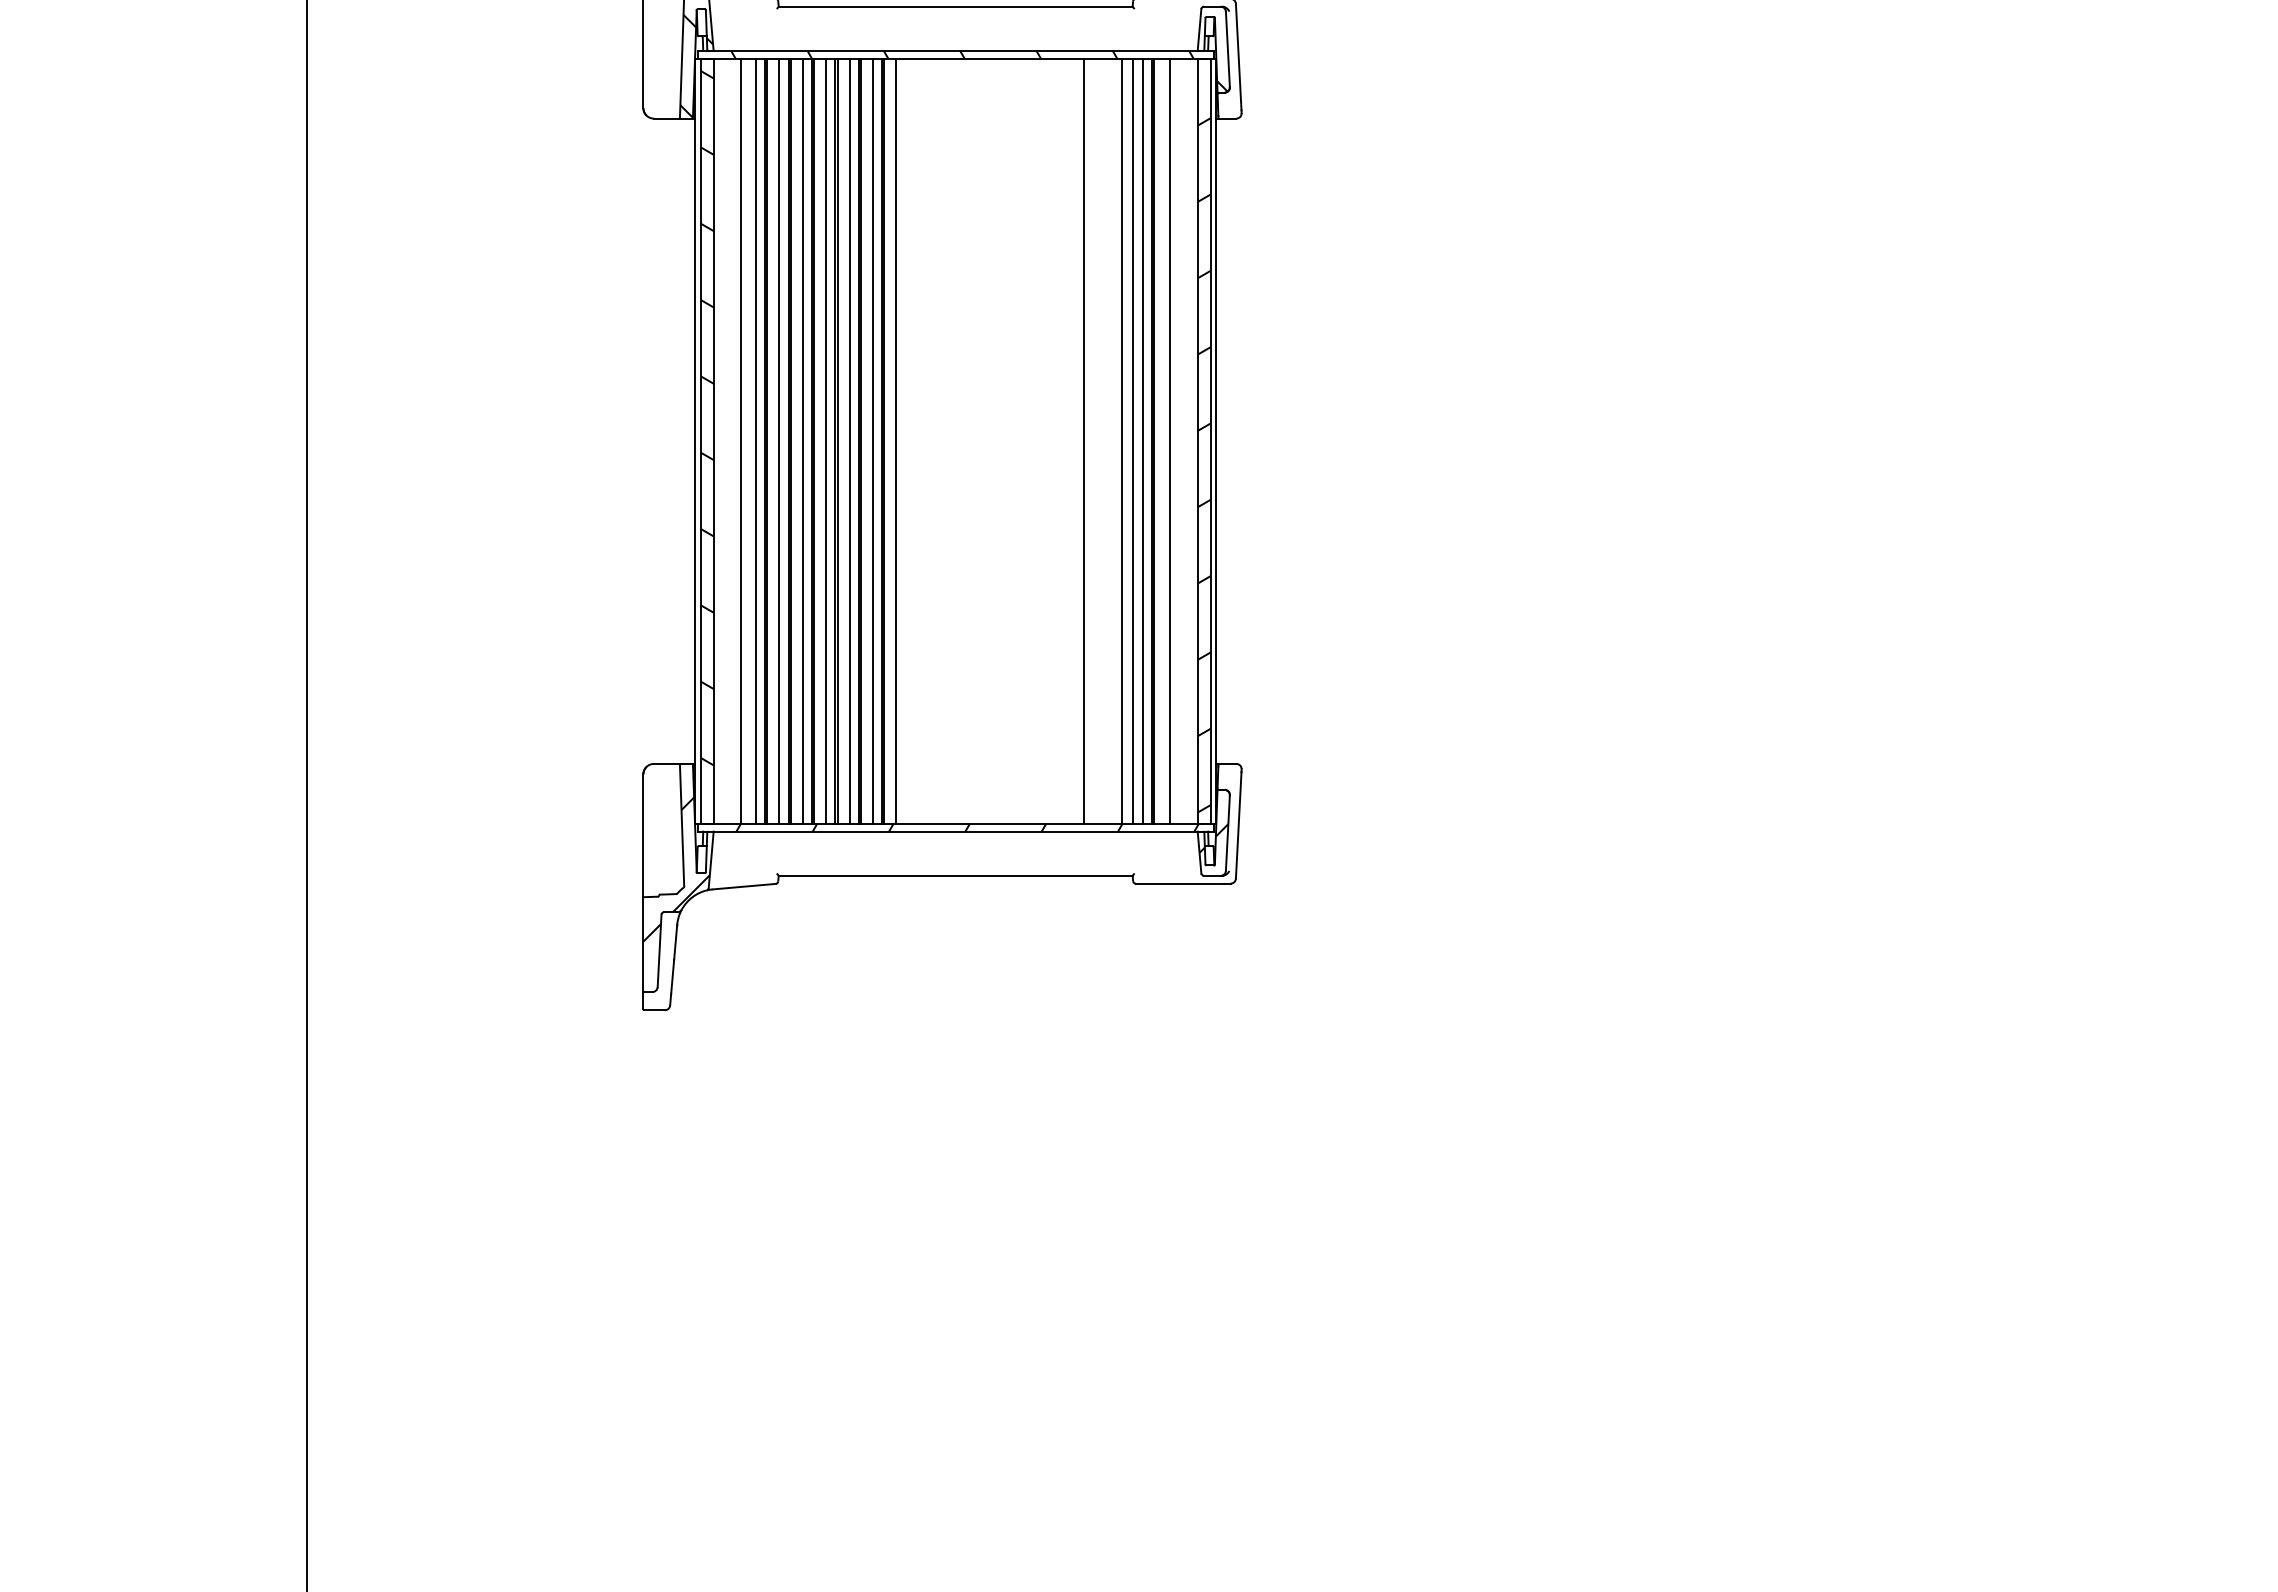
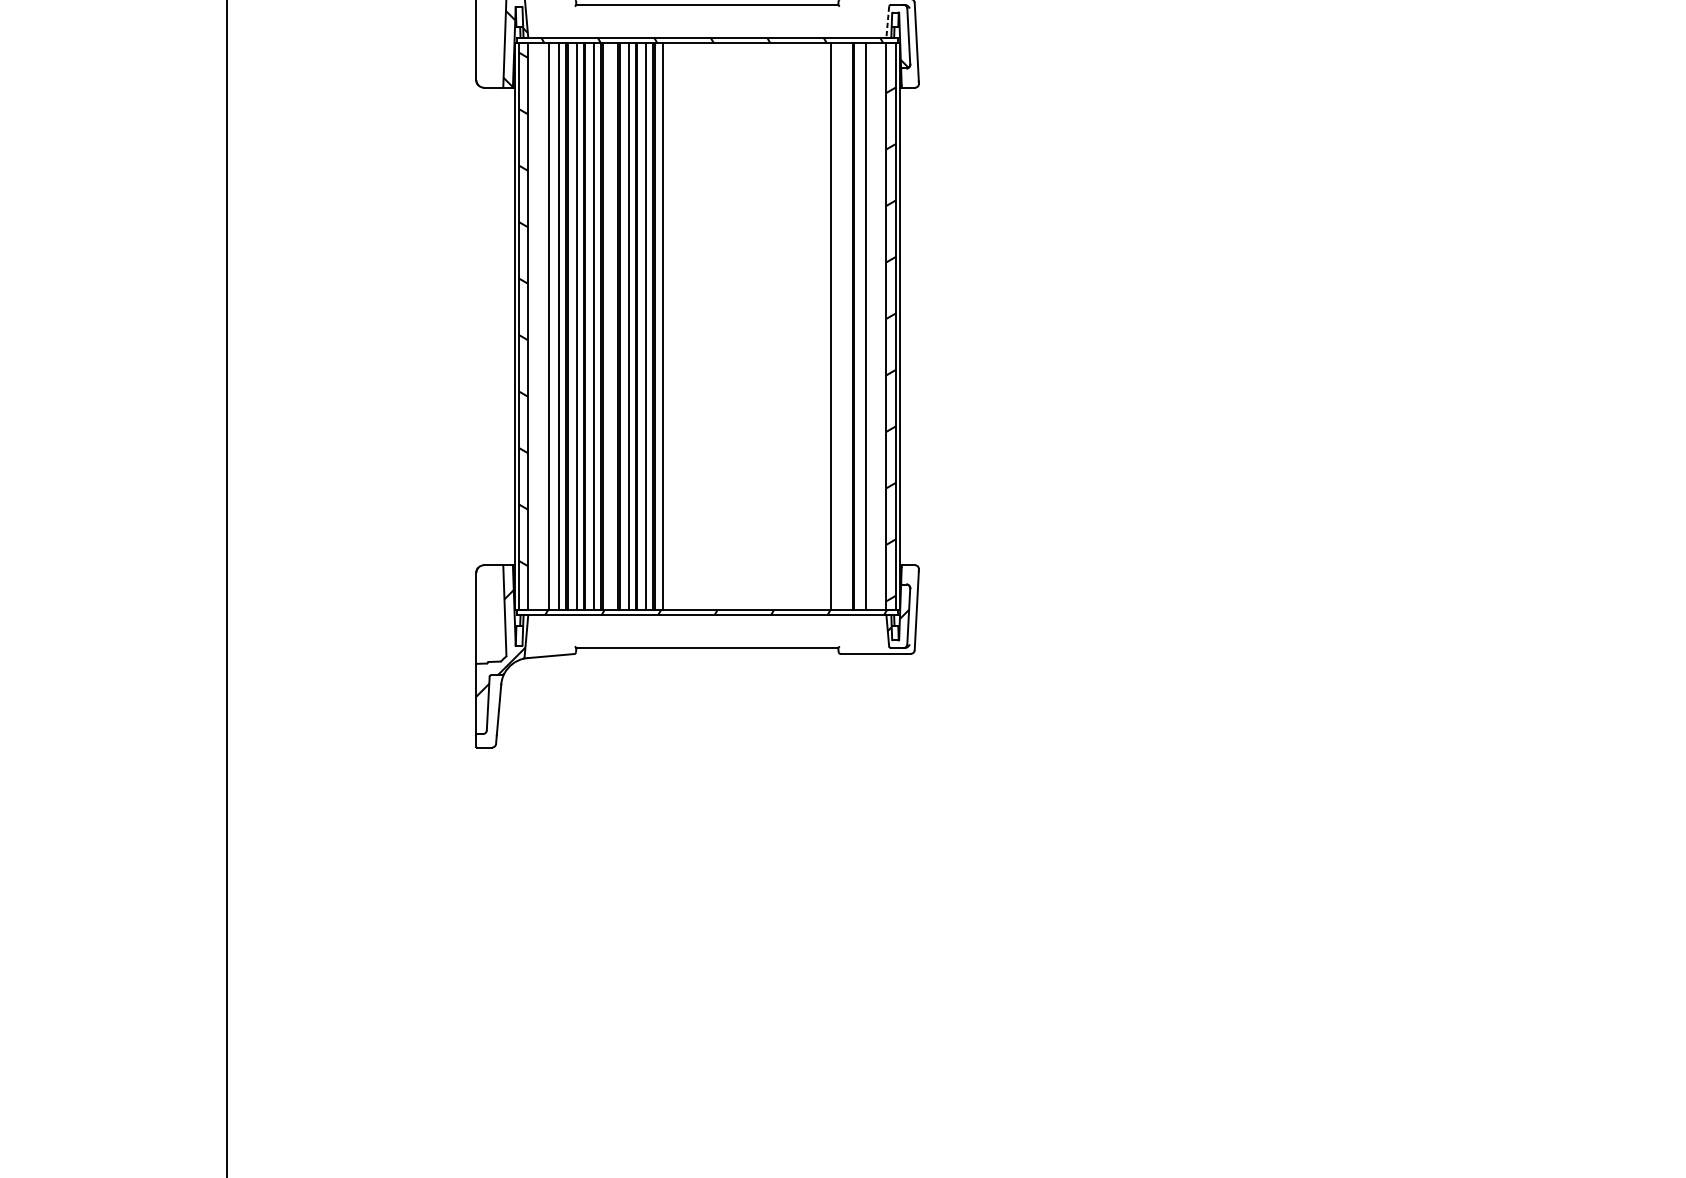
line: (1199, 30) -> (887, 22), solid -> dashed
line: (826, 440) -> (611, 325), removed
line: (1084, 440) -> (802, 325), removed
line: (1132, 440) -> (838, 325), removed
line: (1142, 440) -> (845, 325), removed

